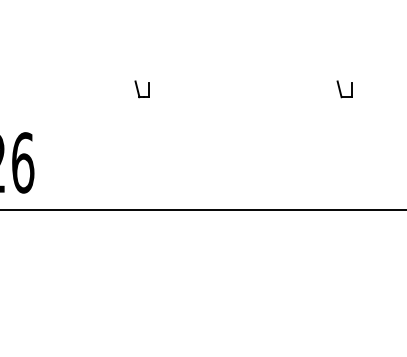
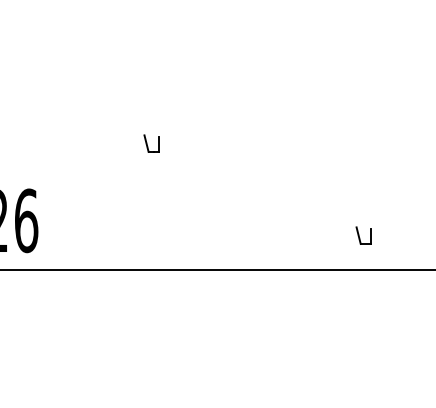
part: (344, 89) -> (363, 235), moved

